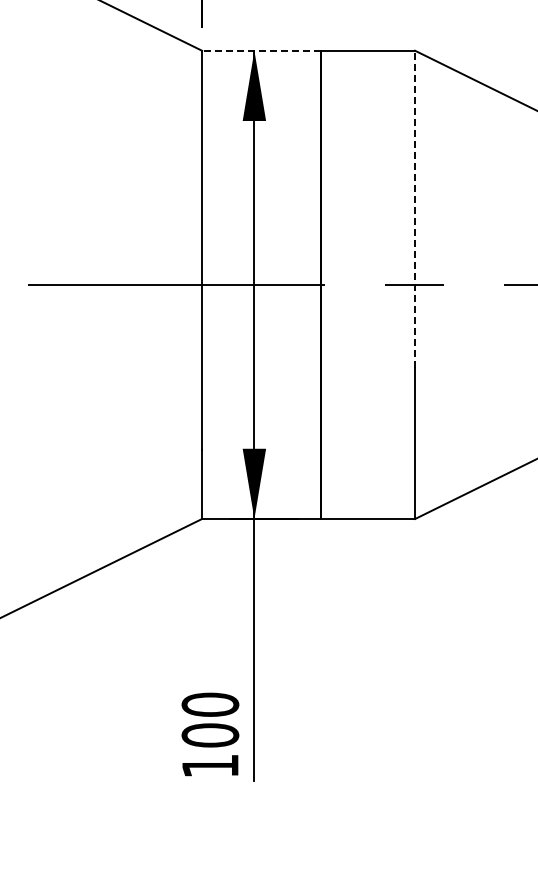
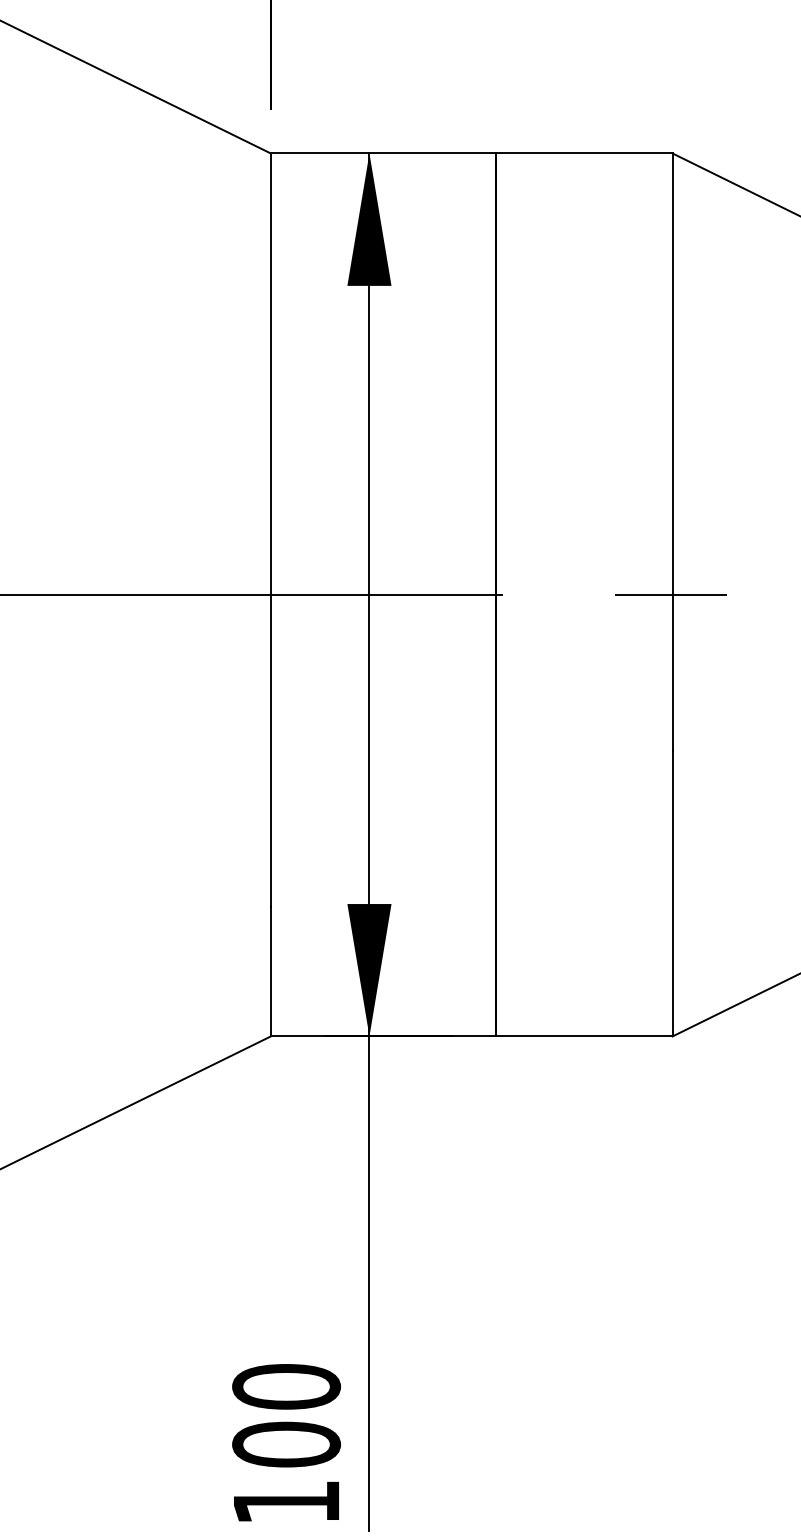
line: (261, 50) -> (382, 152), dashed -> solid
line: (415, 208) -> (673, 450), dashed -> solid

